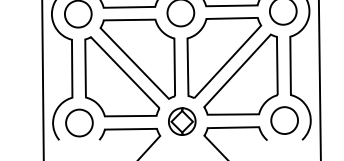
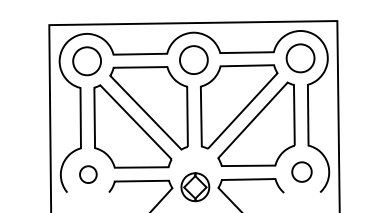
part: (284, 119) -> (301, 171), size x0.7
part: (182, 121) -> (195, 187), moved
part: (79, 122) -> (88, 174), size x0.6

